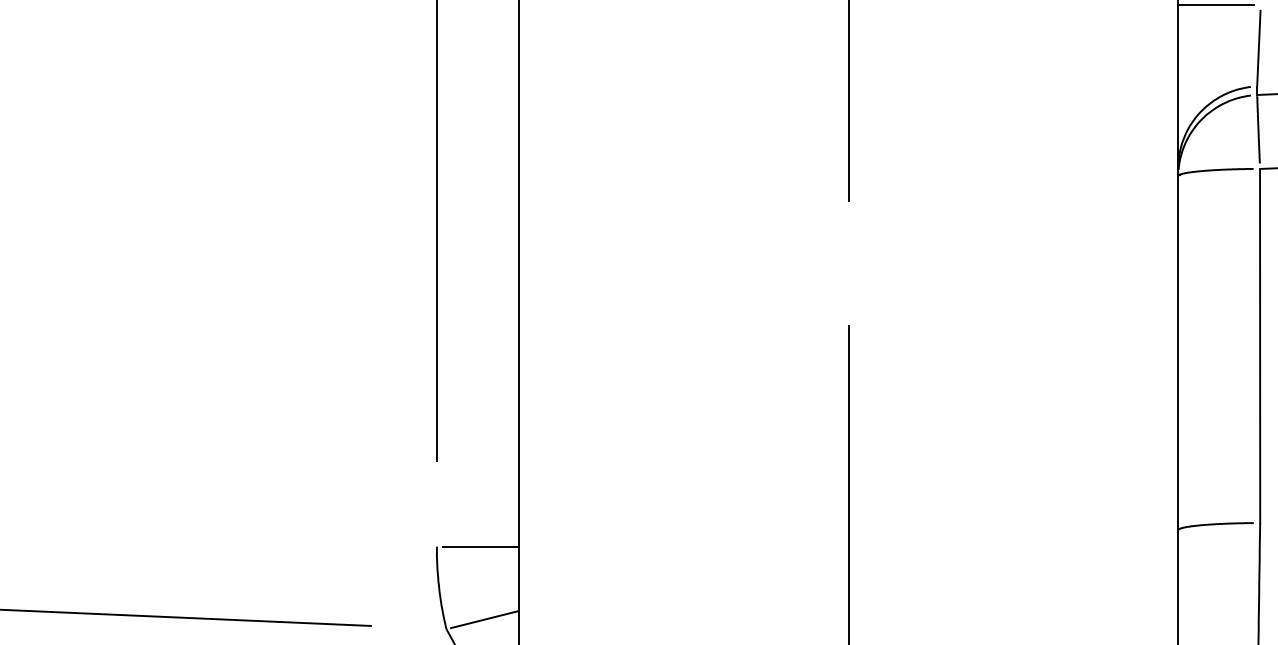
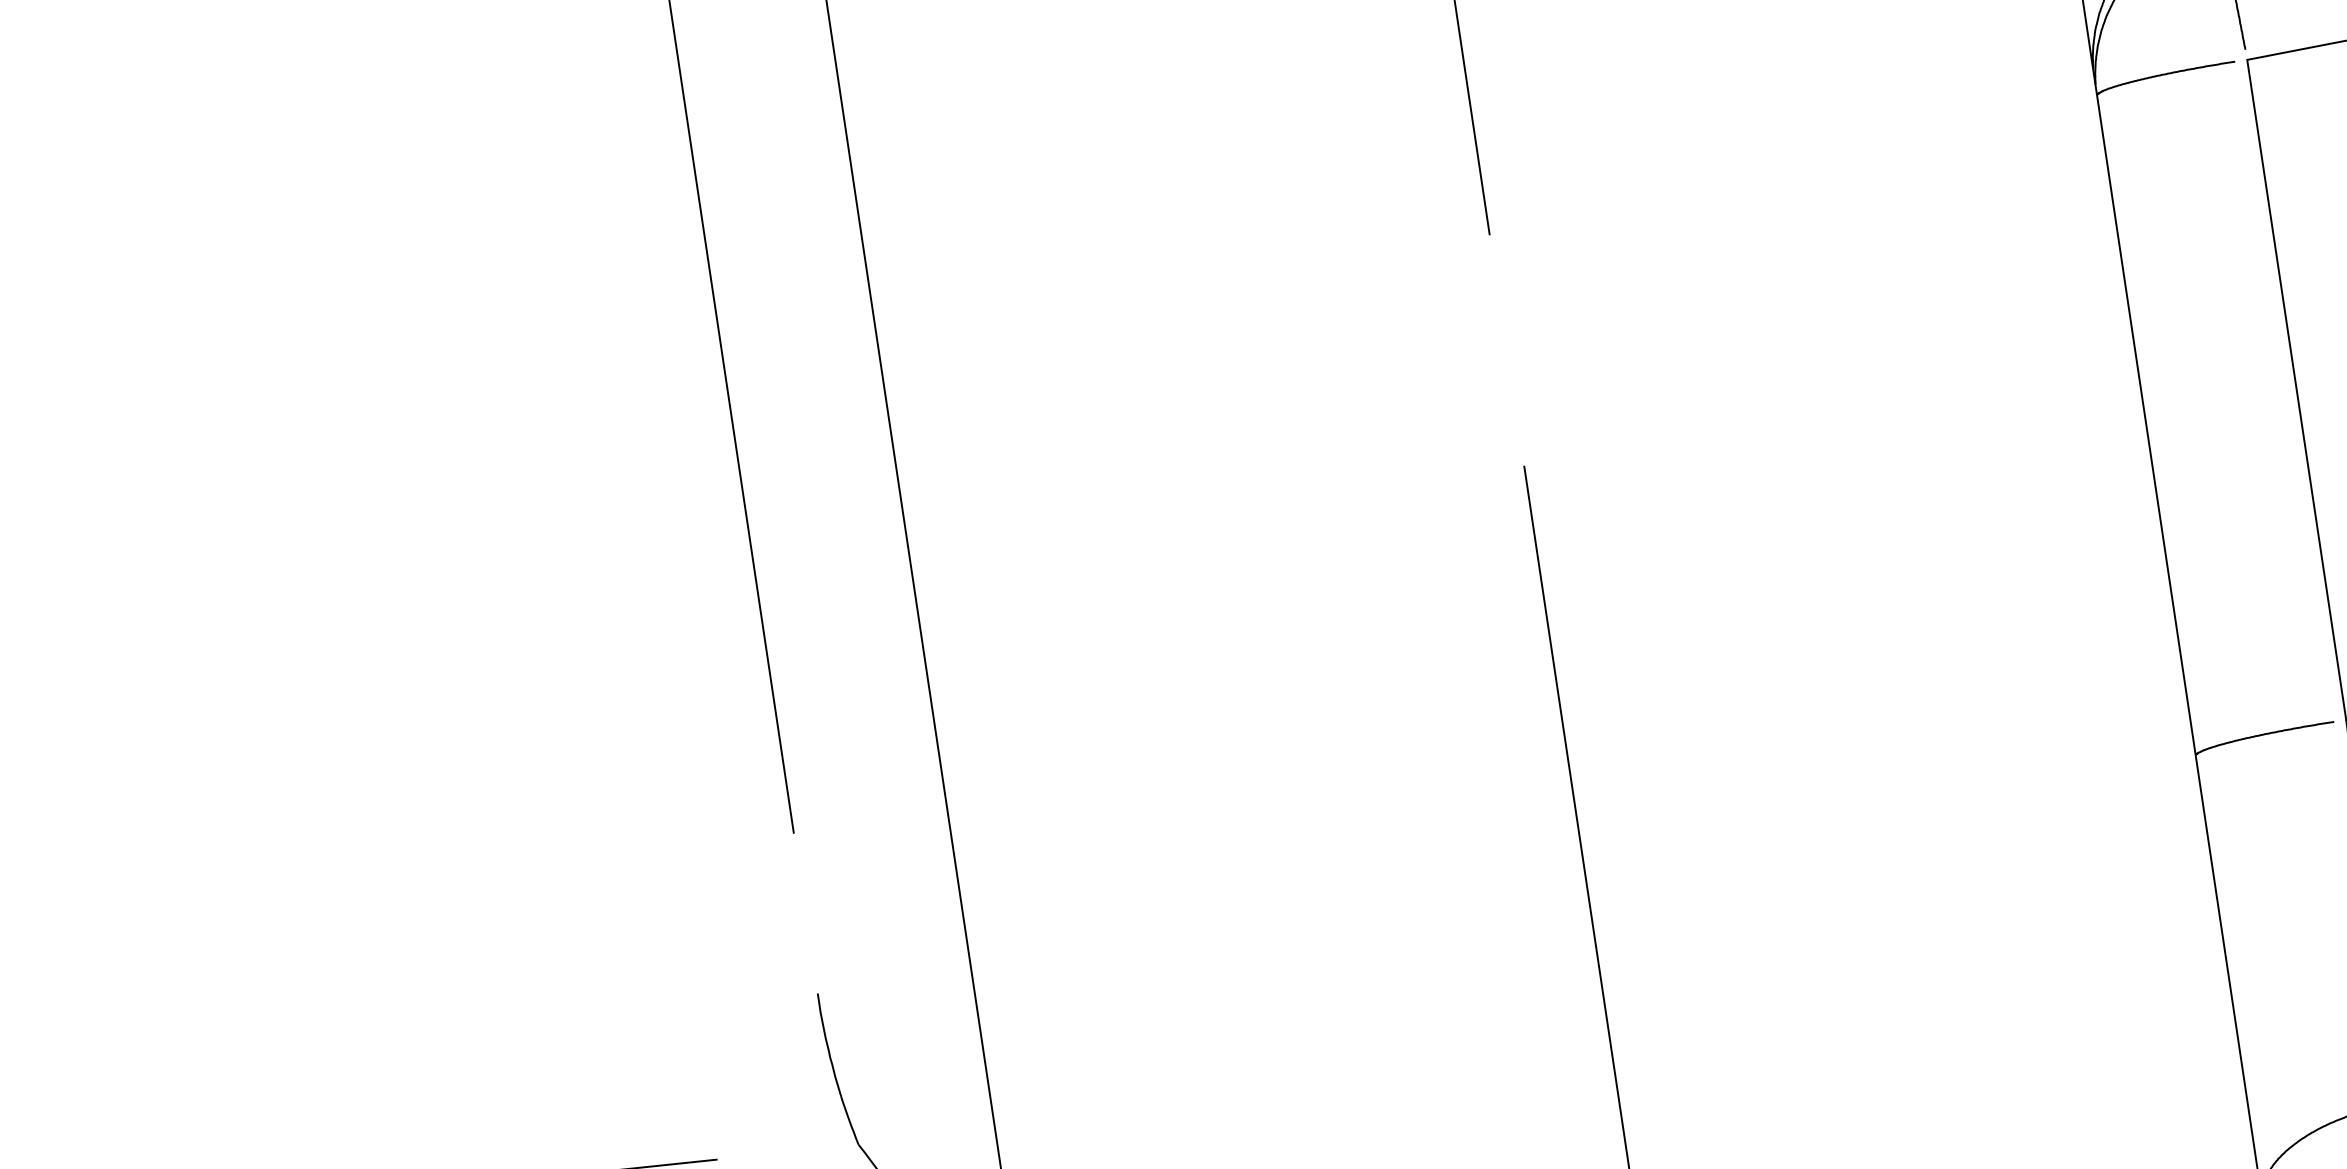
line: (480, 546) -> (898, 980), removed
line: (484, 619) -> (926, 1115), removed

